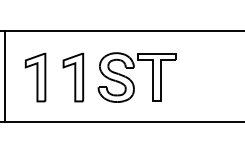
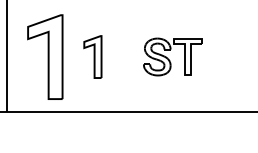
part: (35, 77) -> (45, 56), size x1.4
part: (73, 77) -> (93, 56), size x0.7
part: (136, 77) -> (172, 56), size x0.6

